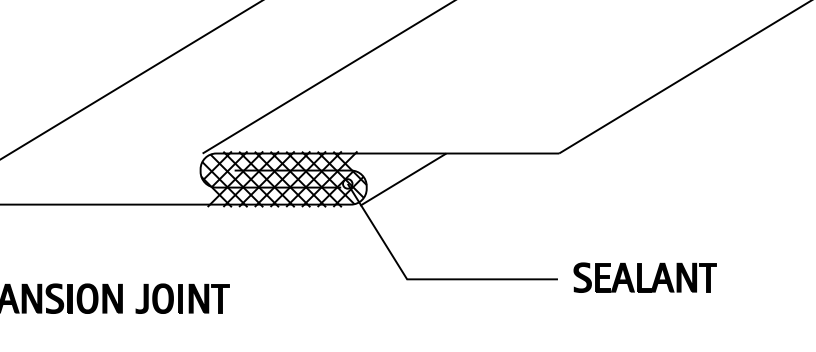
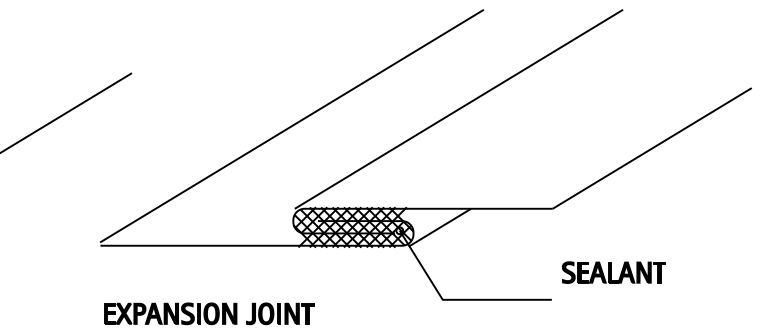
part: (644, 277) -> (613, 272), moved

